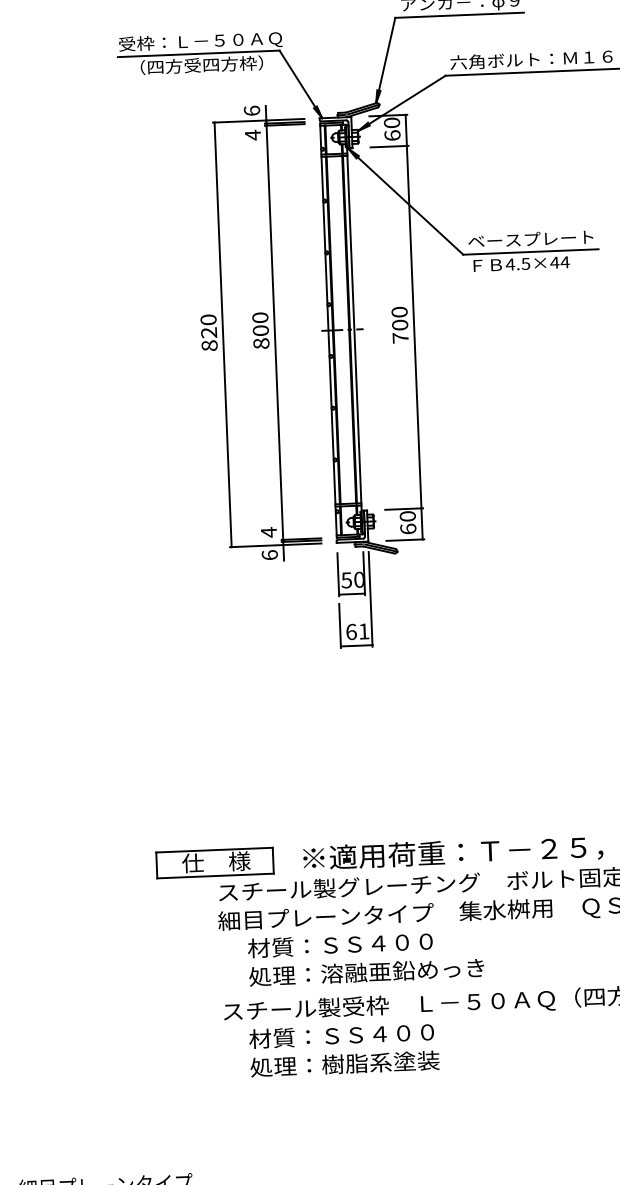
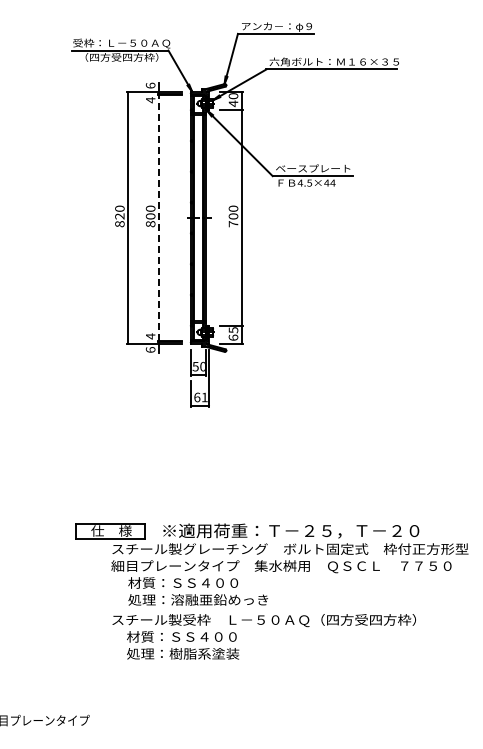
text: (392, 135) -> (233, 103), 60 -> 40
line: (274, 331) -> (158, 217), solid -> dashed
text: (407, 516) -> (233, 330), 60 -> 65

